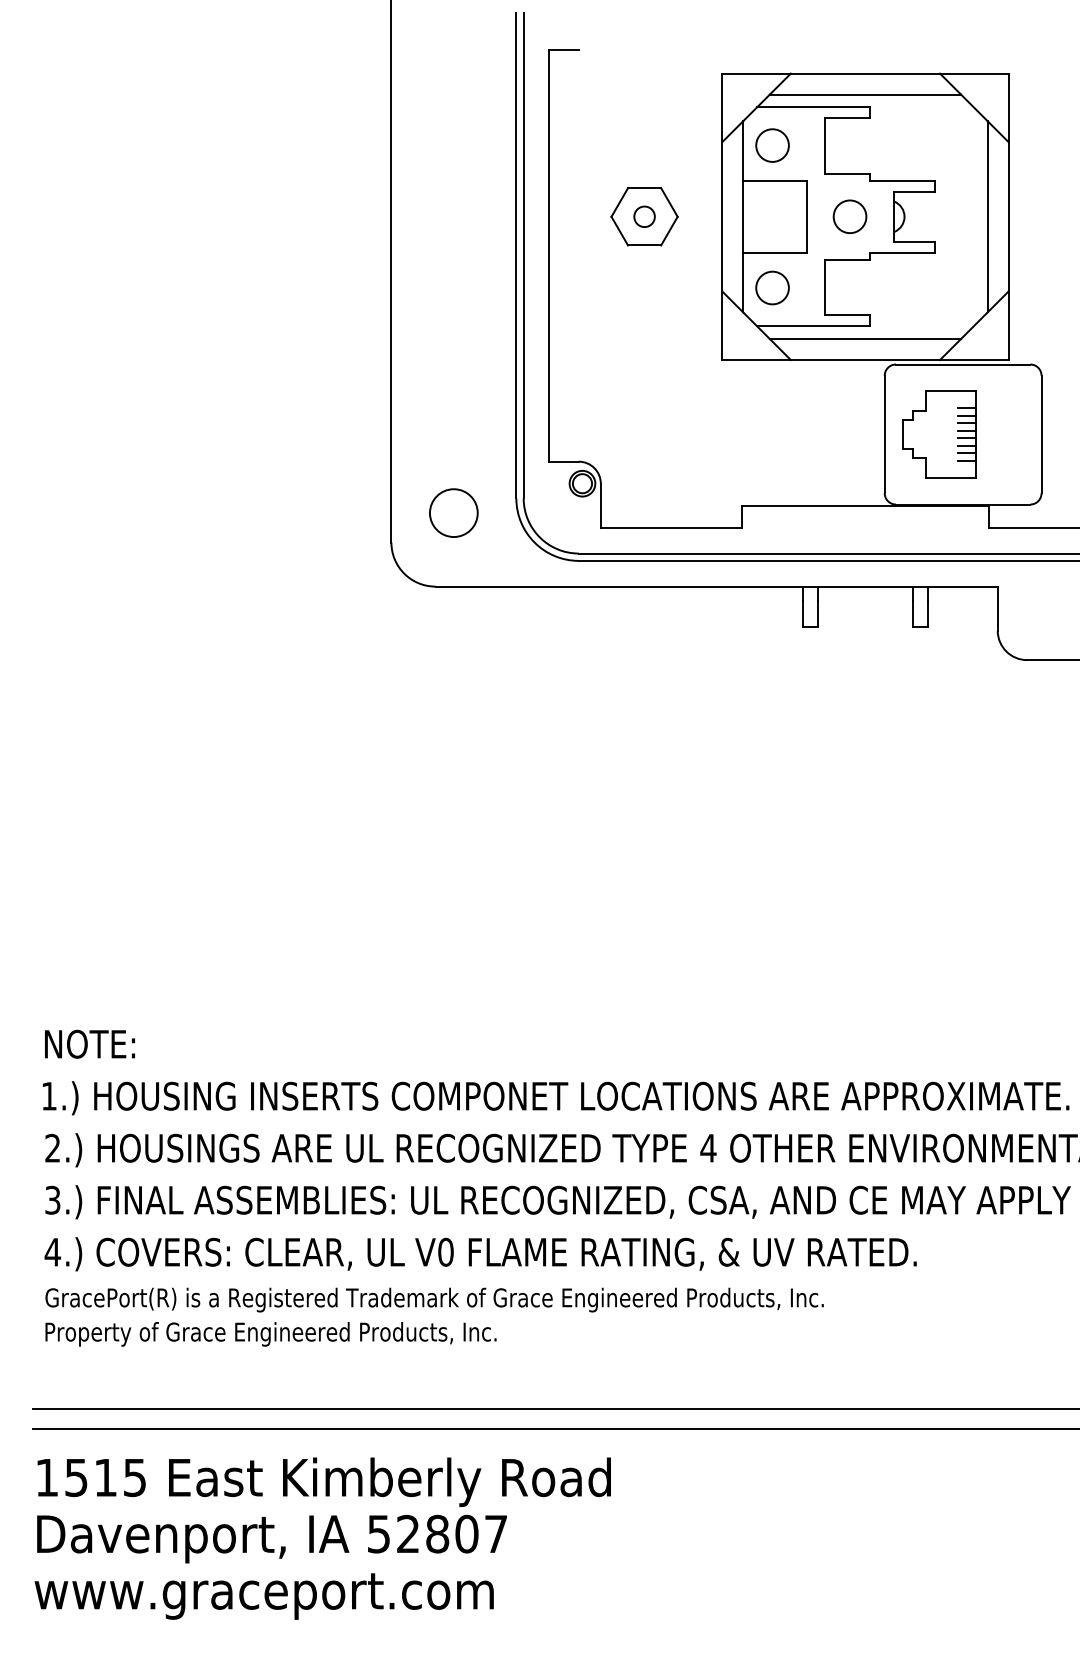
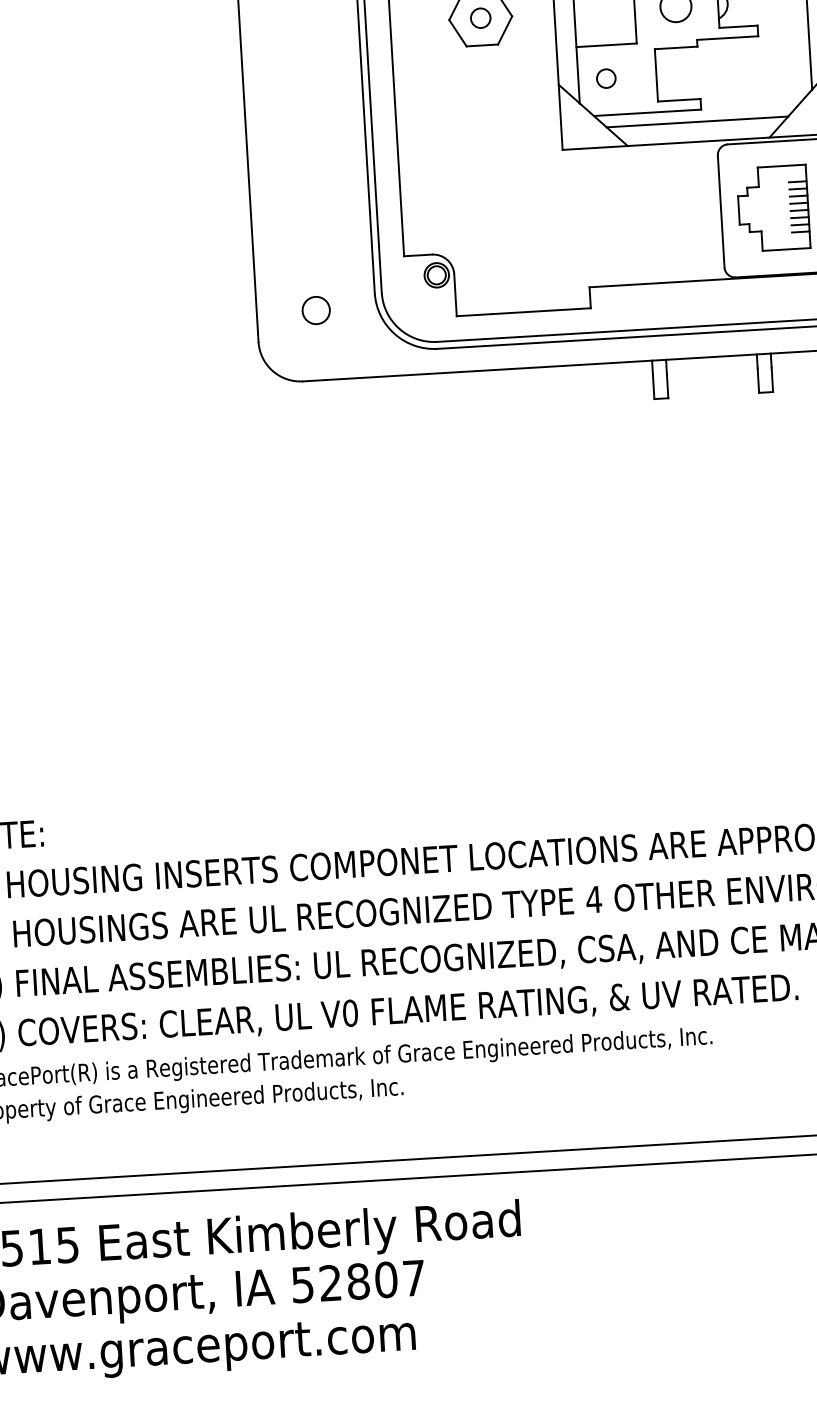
circle: (772, 287) -> (606, 78), size x0.6
circle: (453, 513) -> (315, 310), size x0.6

